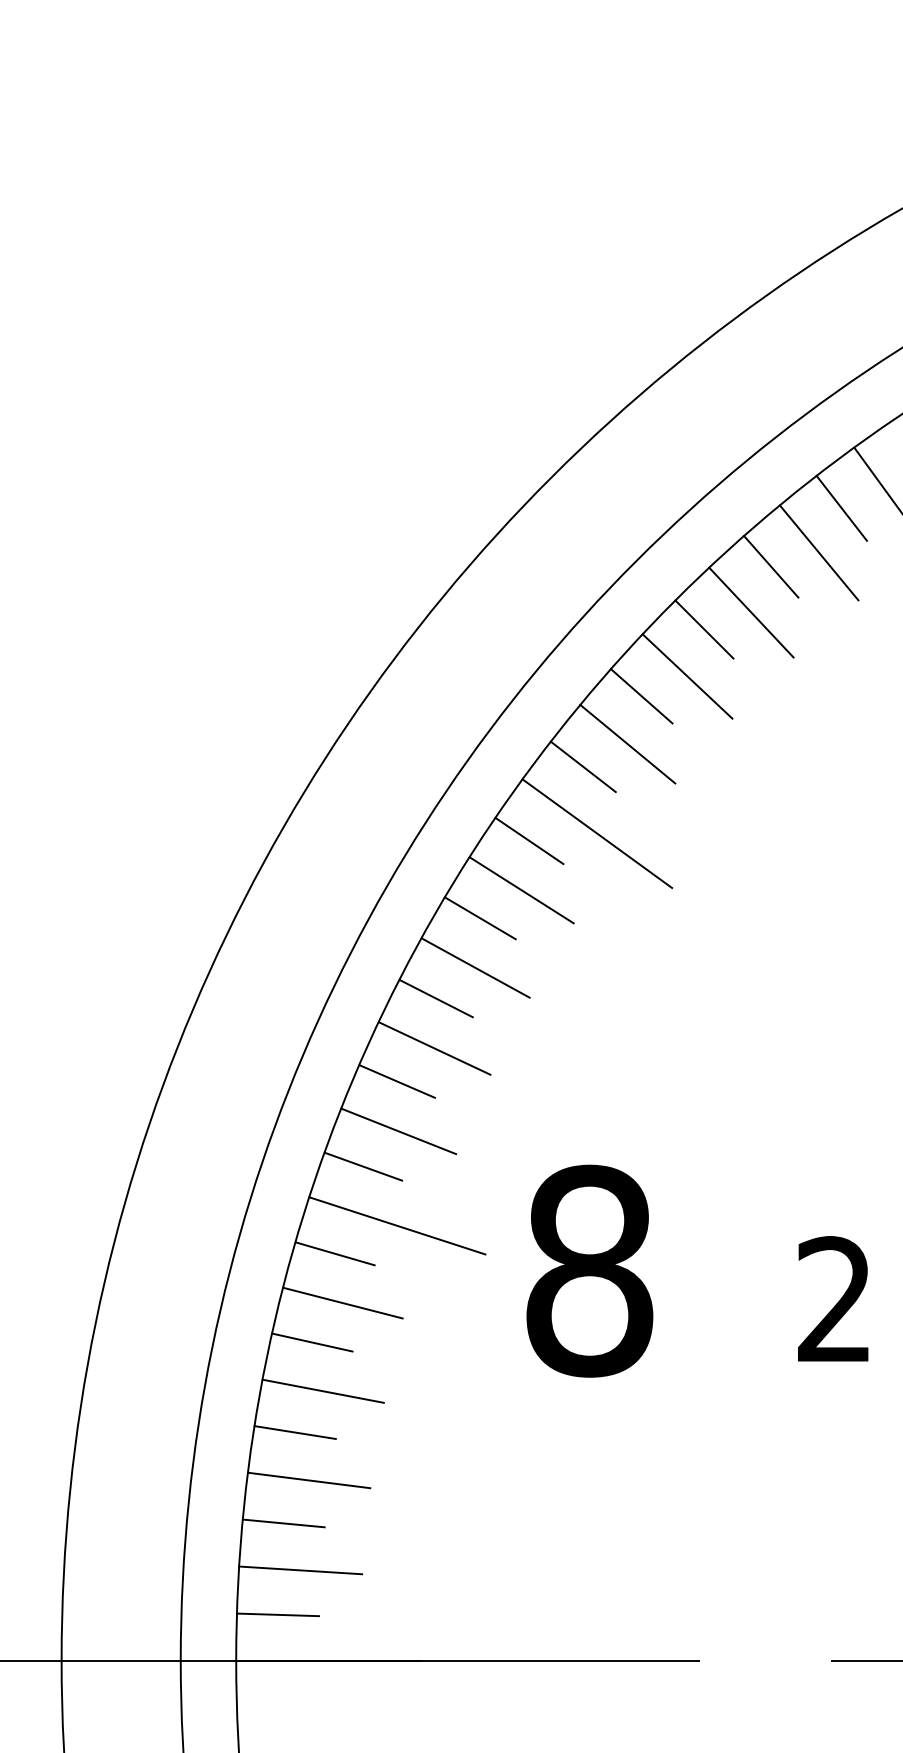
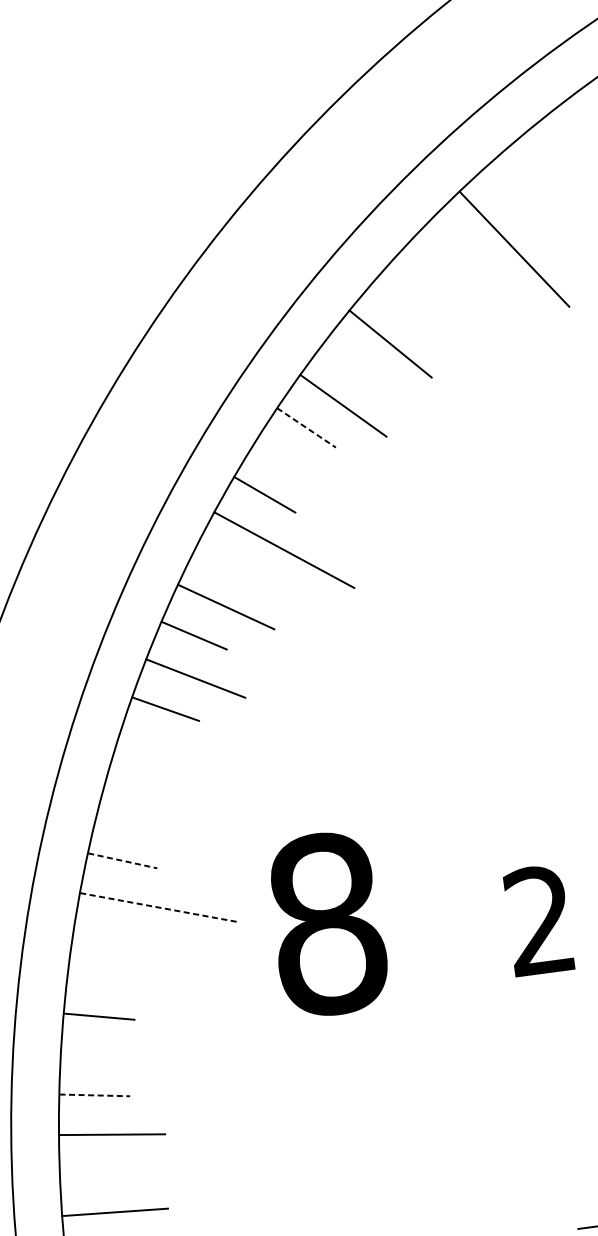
line: (841, 507) -> (455, 244), removed
line: (818, 552) -> (440, 285), removed
line: (771, 566) -> (402, 302), removed
line: (704, 629) -> (352, 363), removed
line: (642, 696) -> (307, 427), solid -> dashed
line: (627, 743) -> (299, 469), removed
line: (529, 840) -> (227, 563), removed
line: (434, 1048) -> (169, 751), removed
line: (396, 1081) -> (141, 784), removed
line: (398, 1131) -> (148, 826), removed
line: (363, 1166) -> (122, 860), solid -> dashed
line: (397, 1226) -> (158, 907), solid -> dashed
line: (334, 1253) -> (107, 938), removed
line: (342, 1302) -> (120, 979), removed
line: (322, 1390) -> (113, 1056), removed
line: (295, 1432) -> (95, 1095), solid -> dashed
line: (283, 1523) -> (95, 1174), removed

